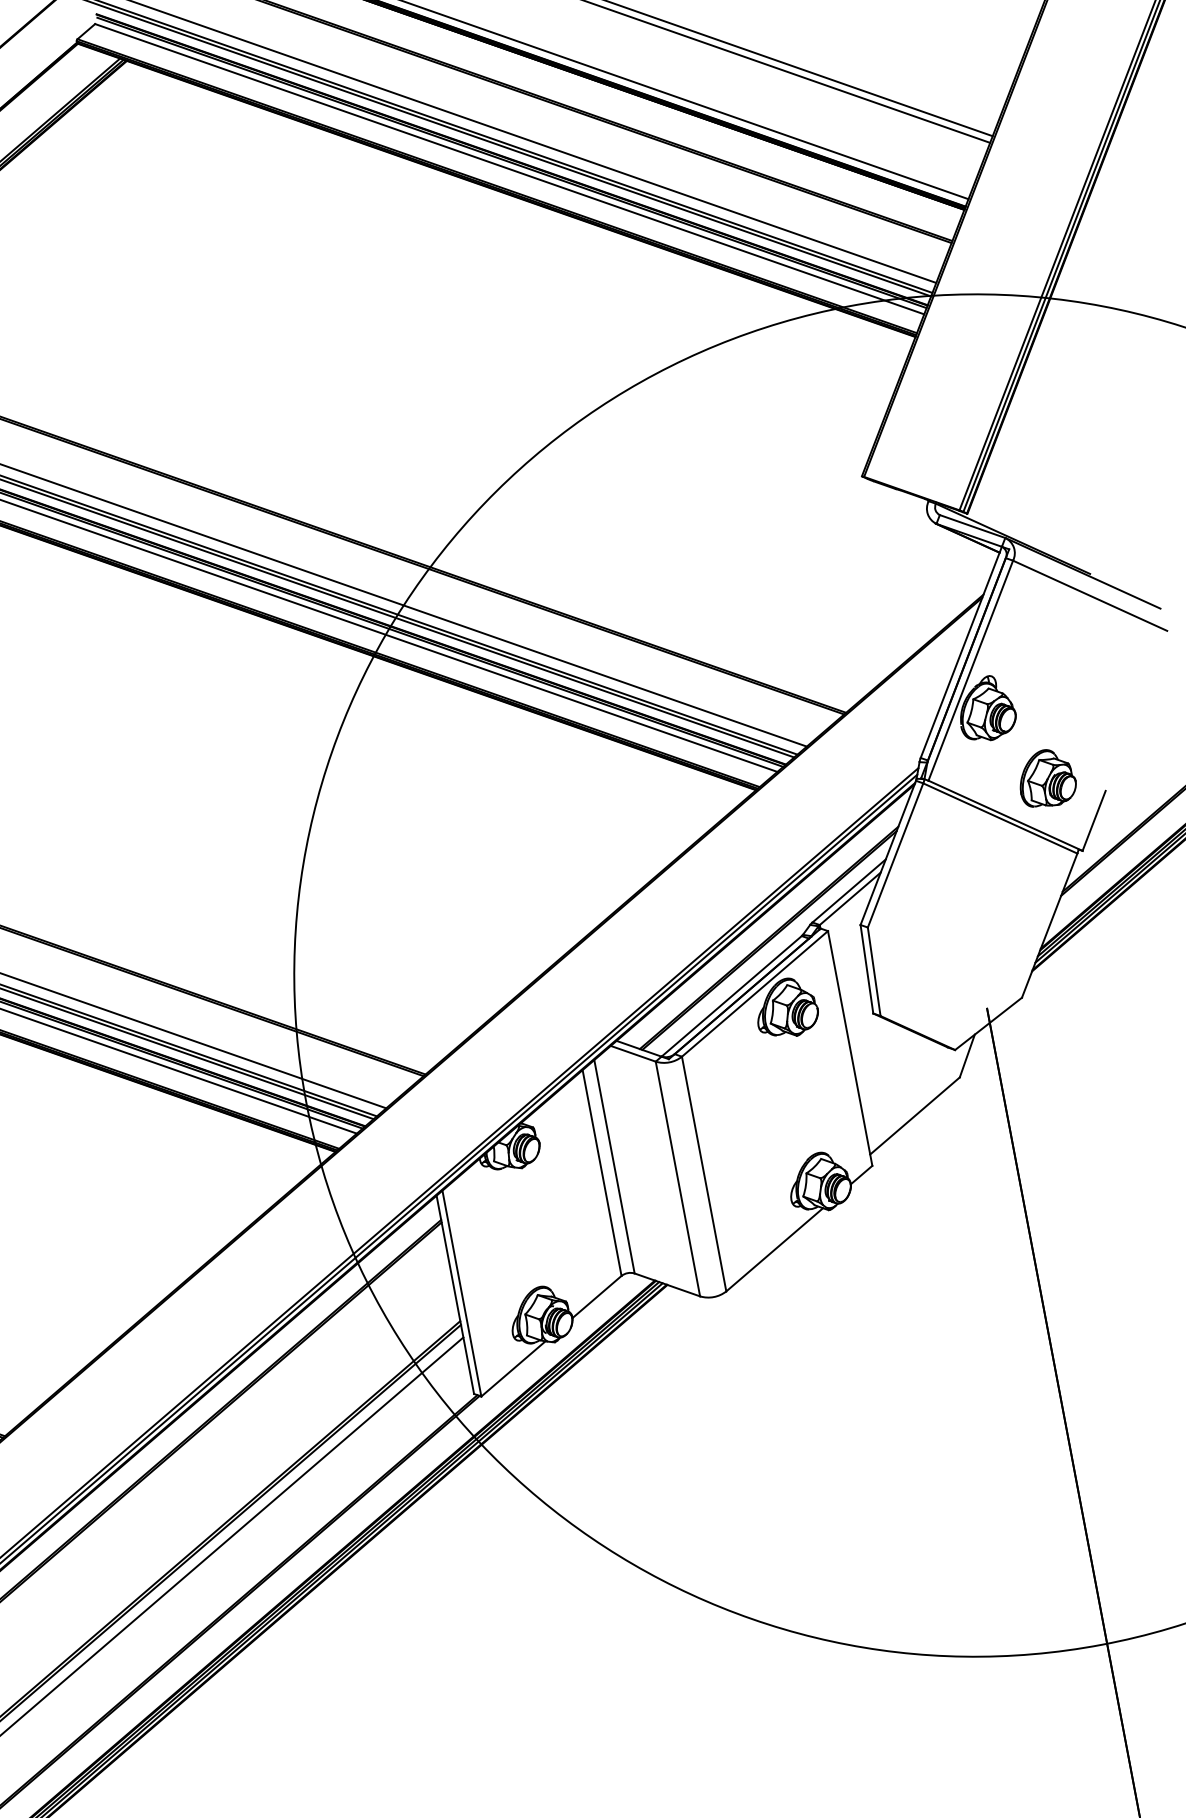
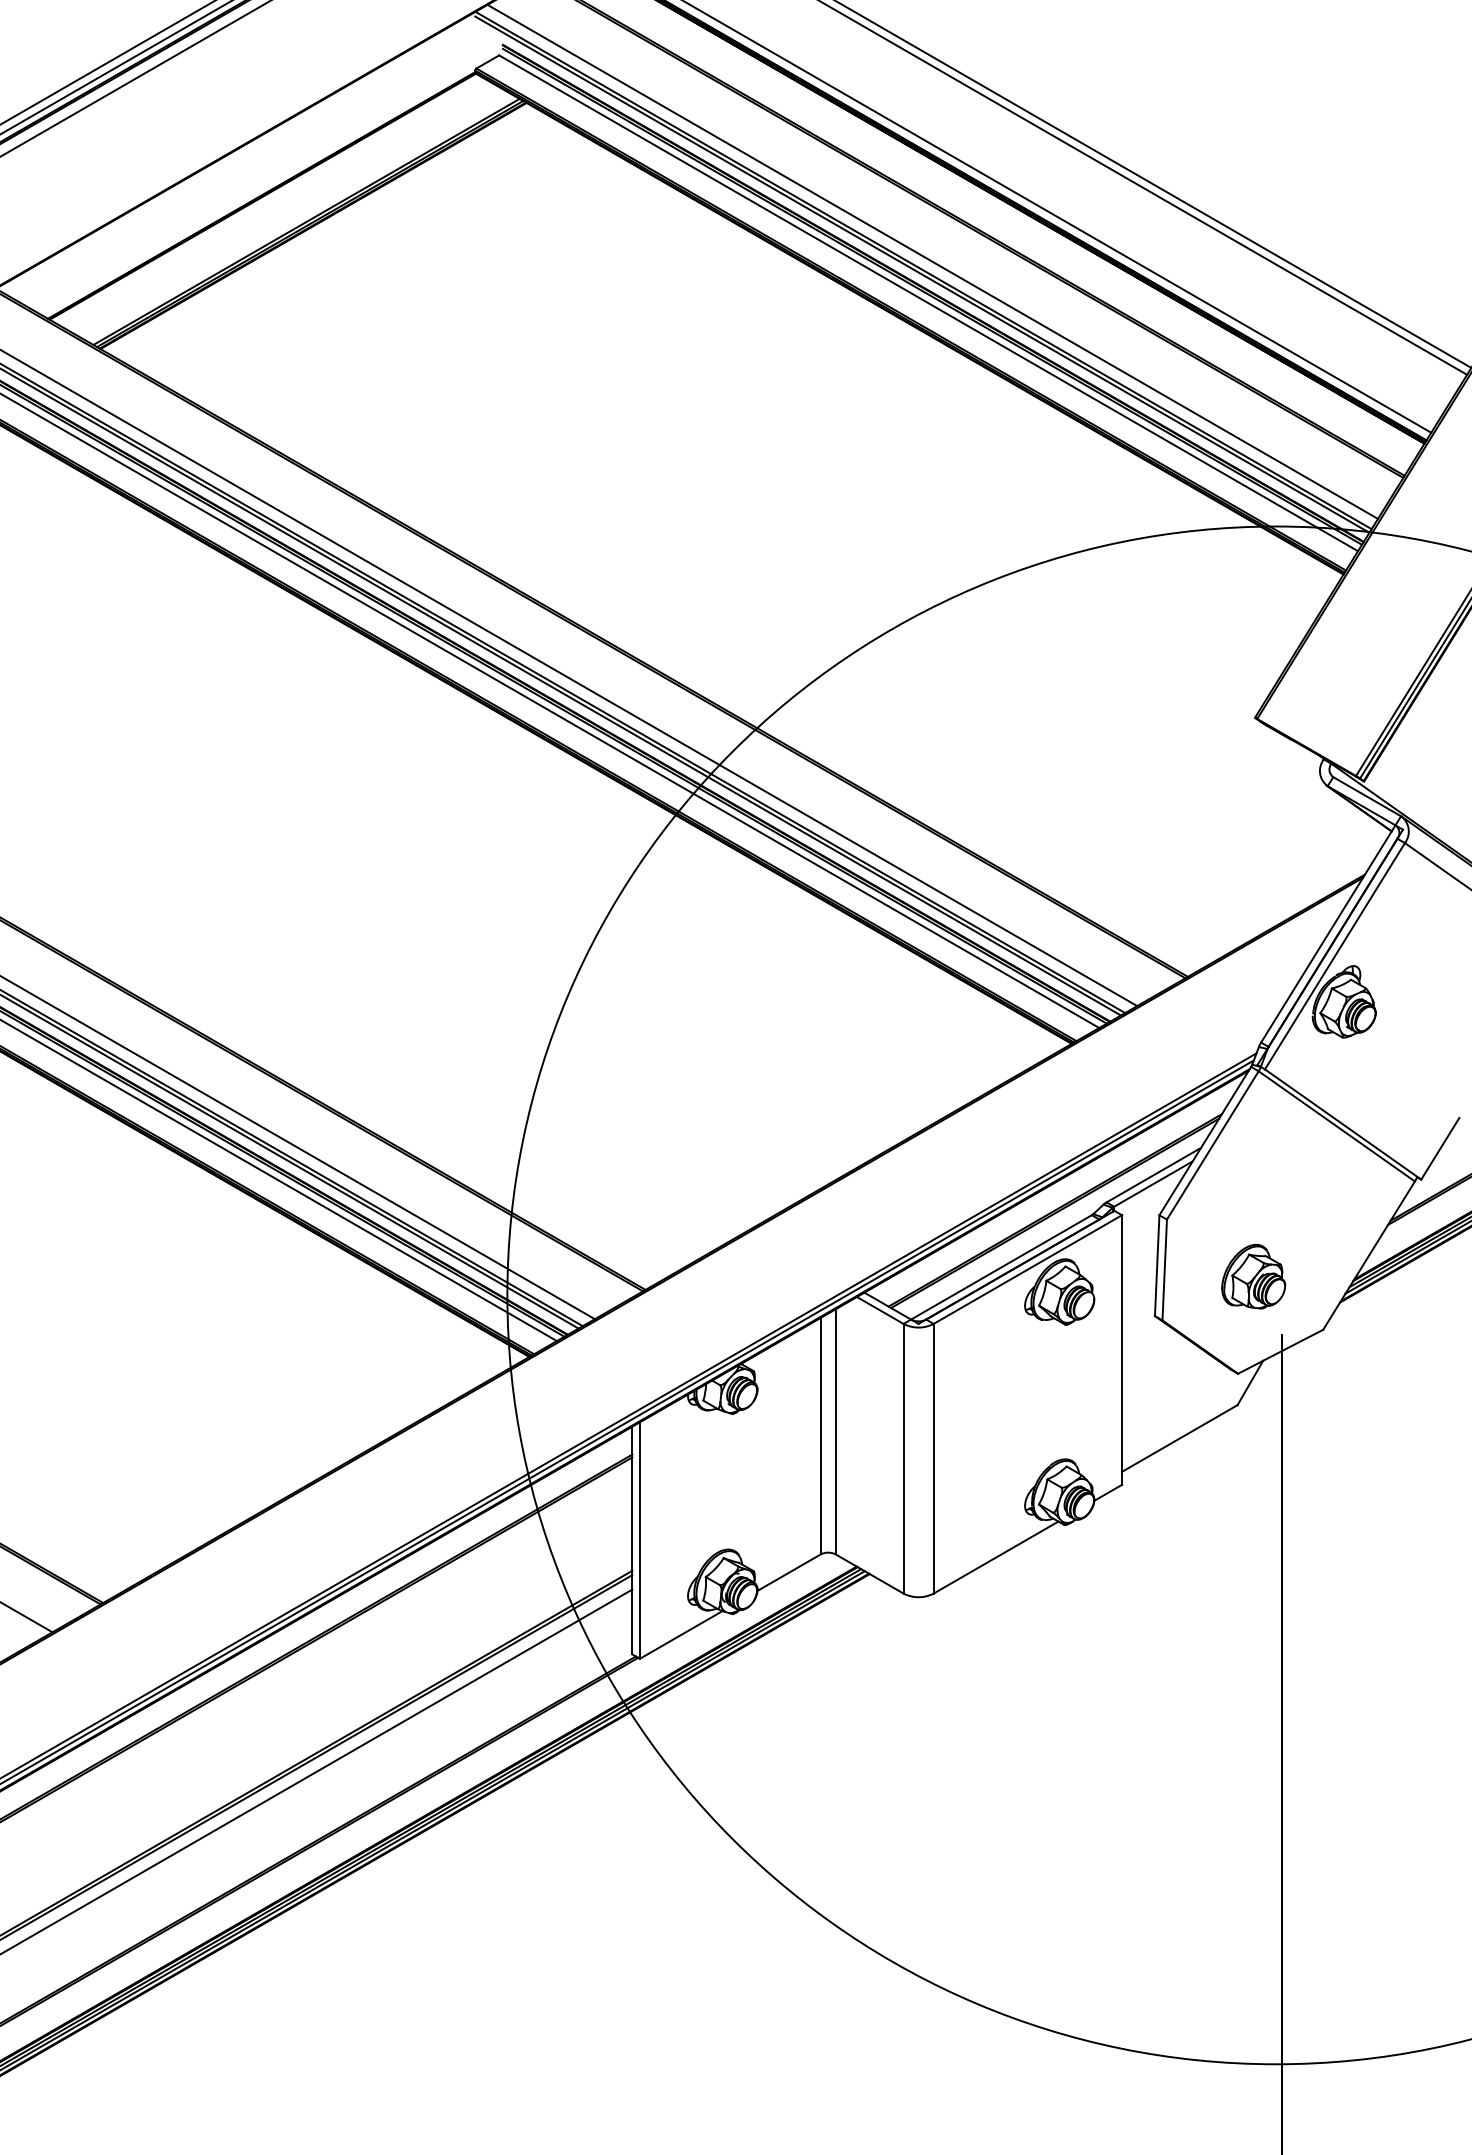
part: (1046, 778) -> (1253, 1276), moved

